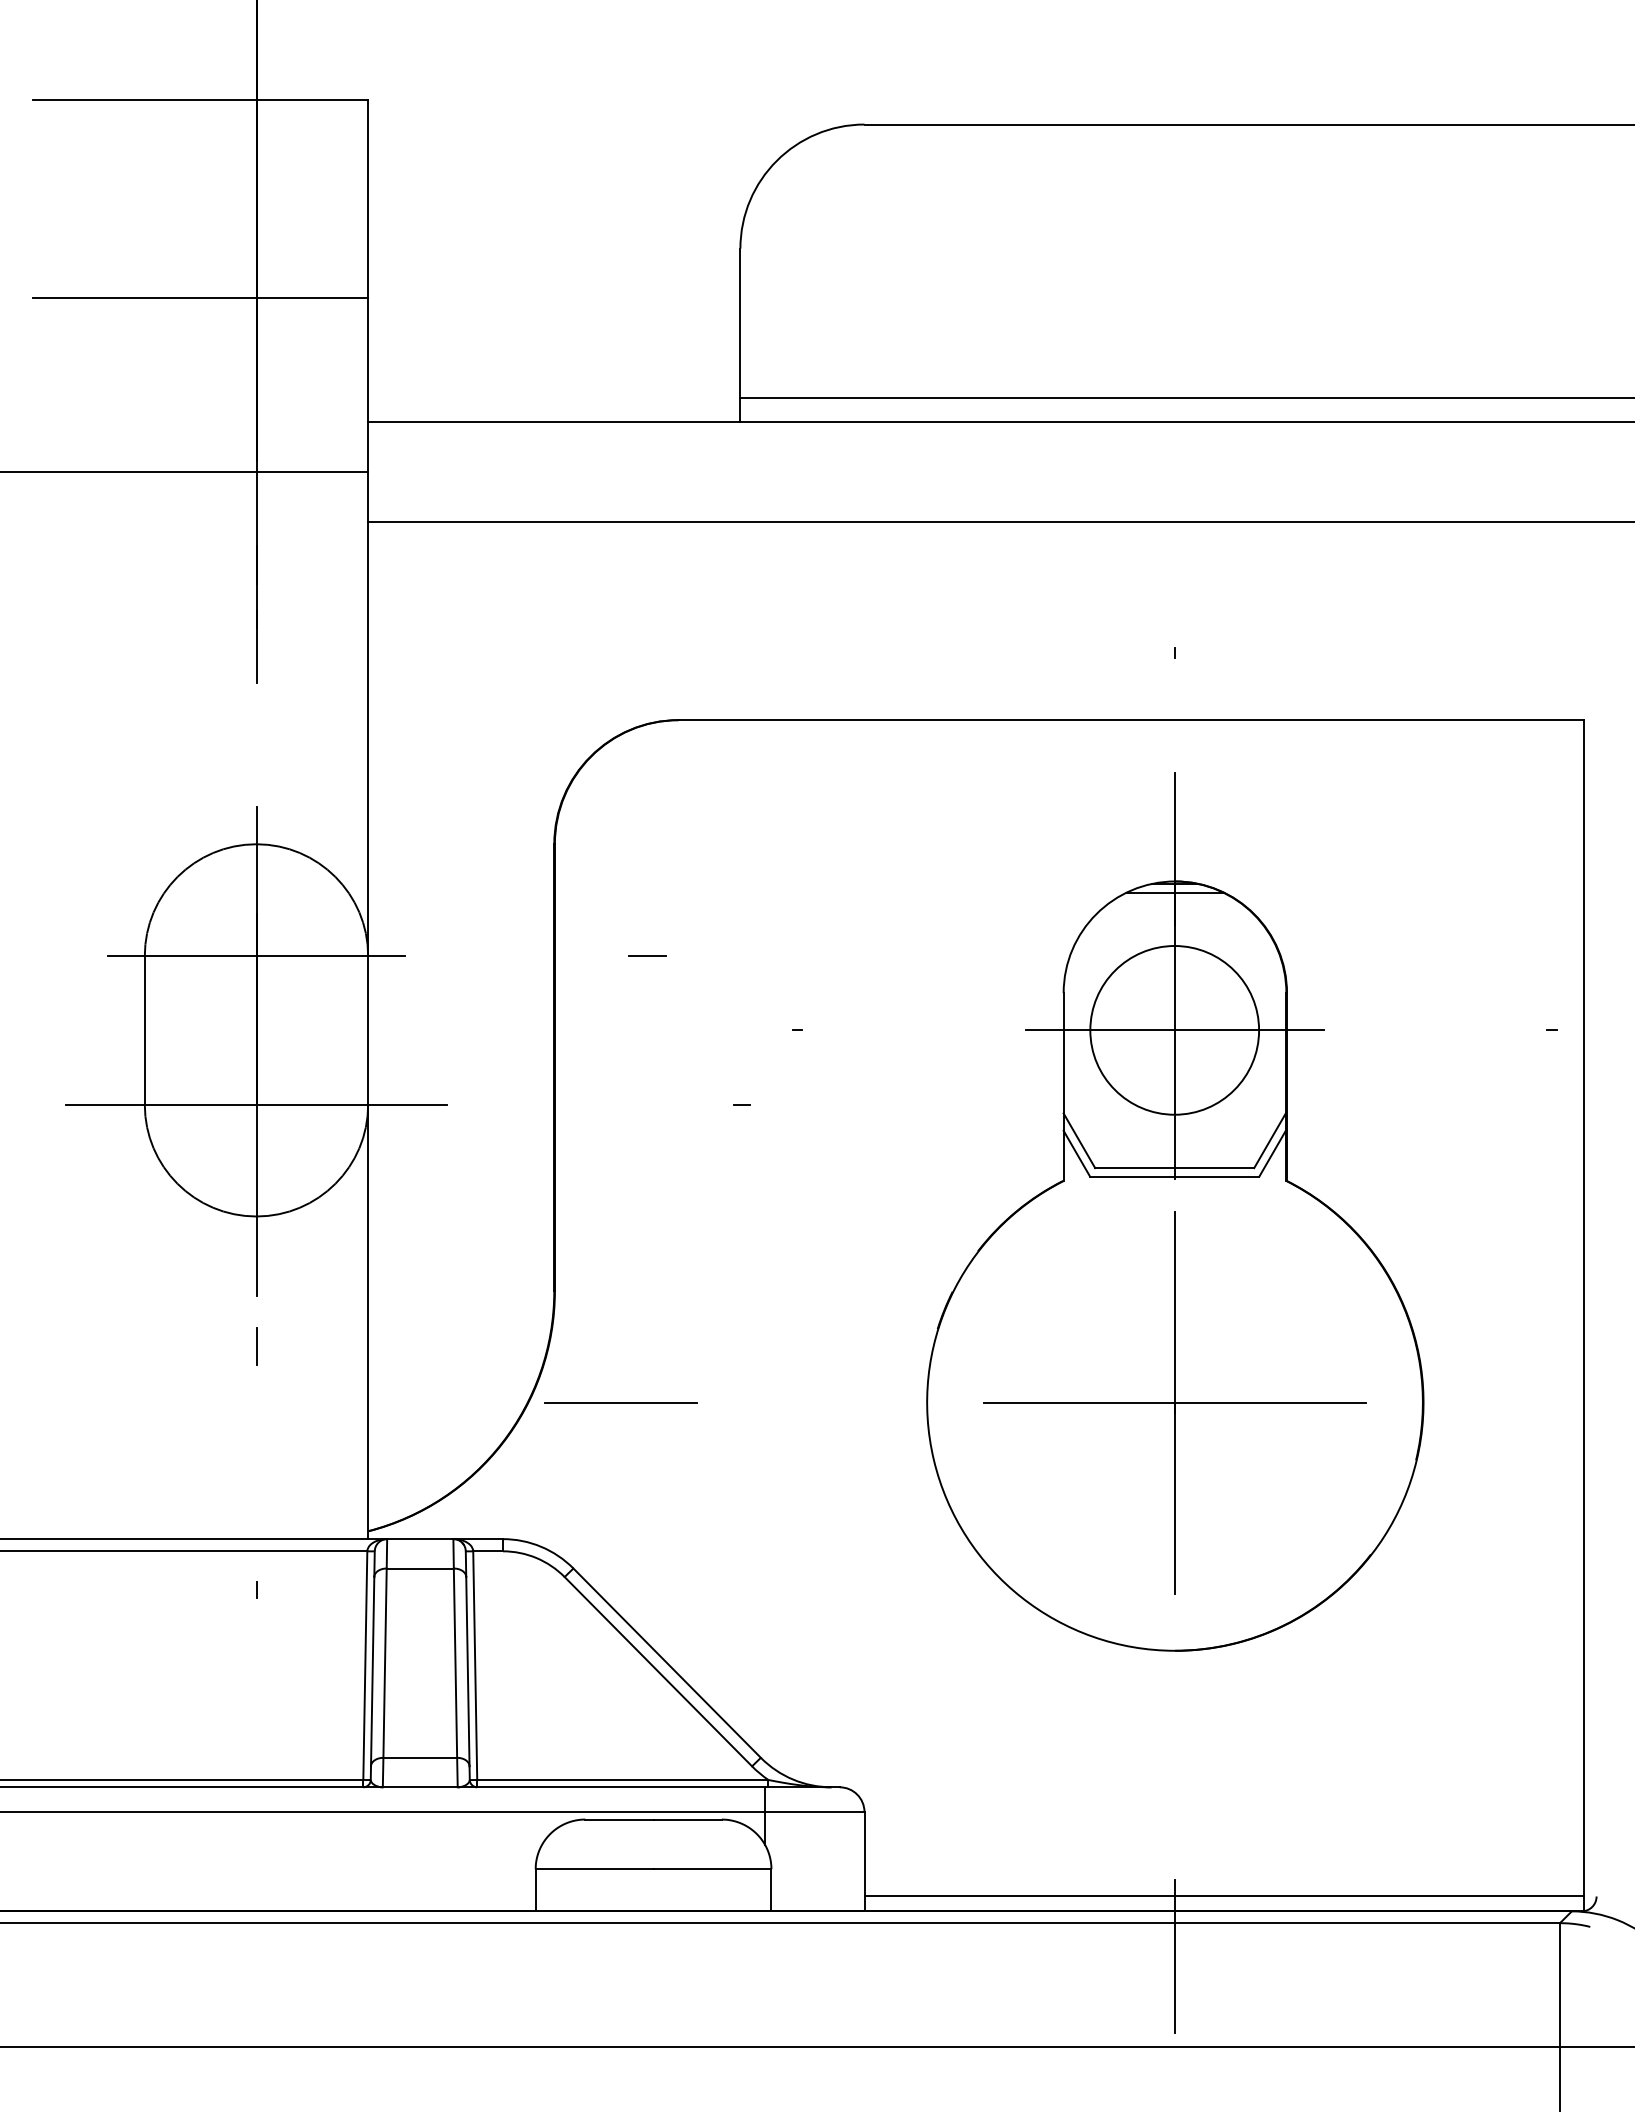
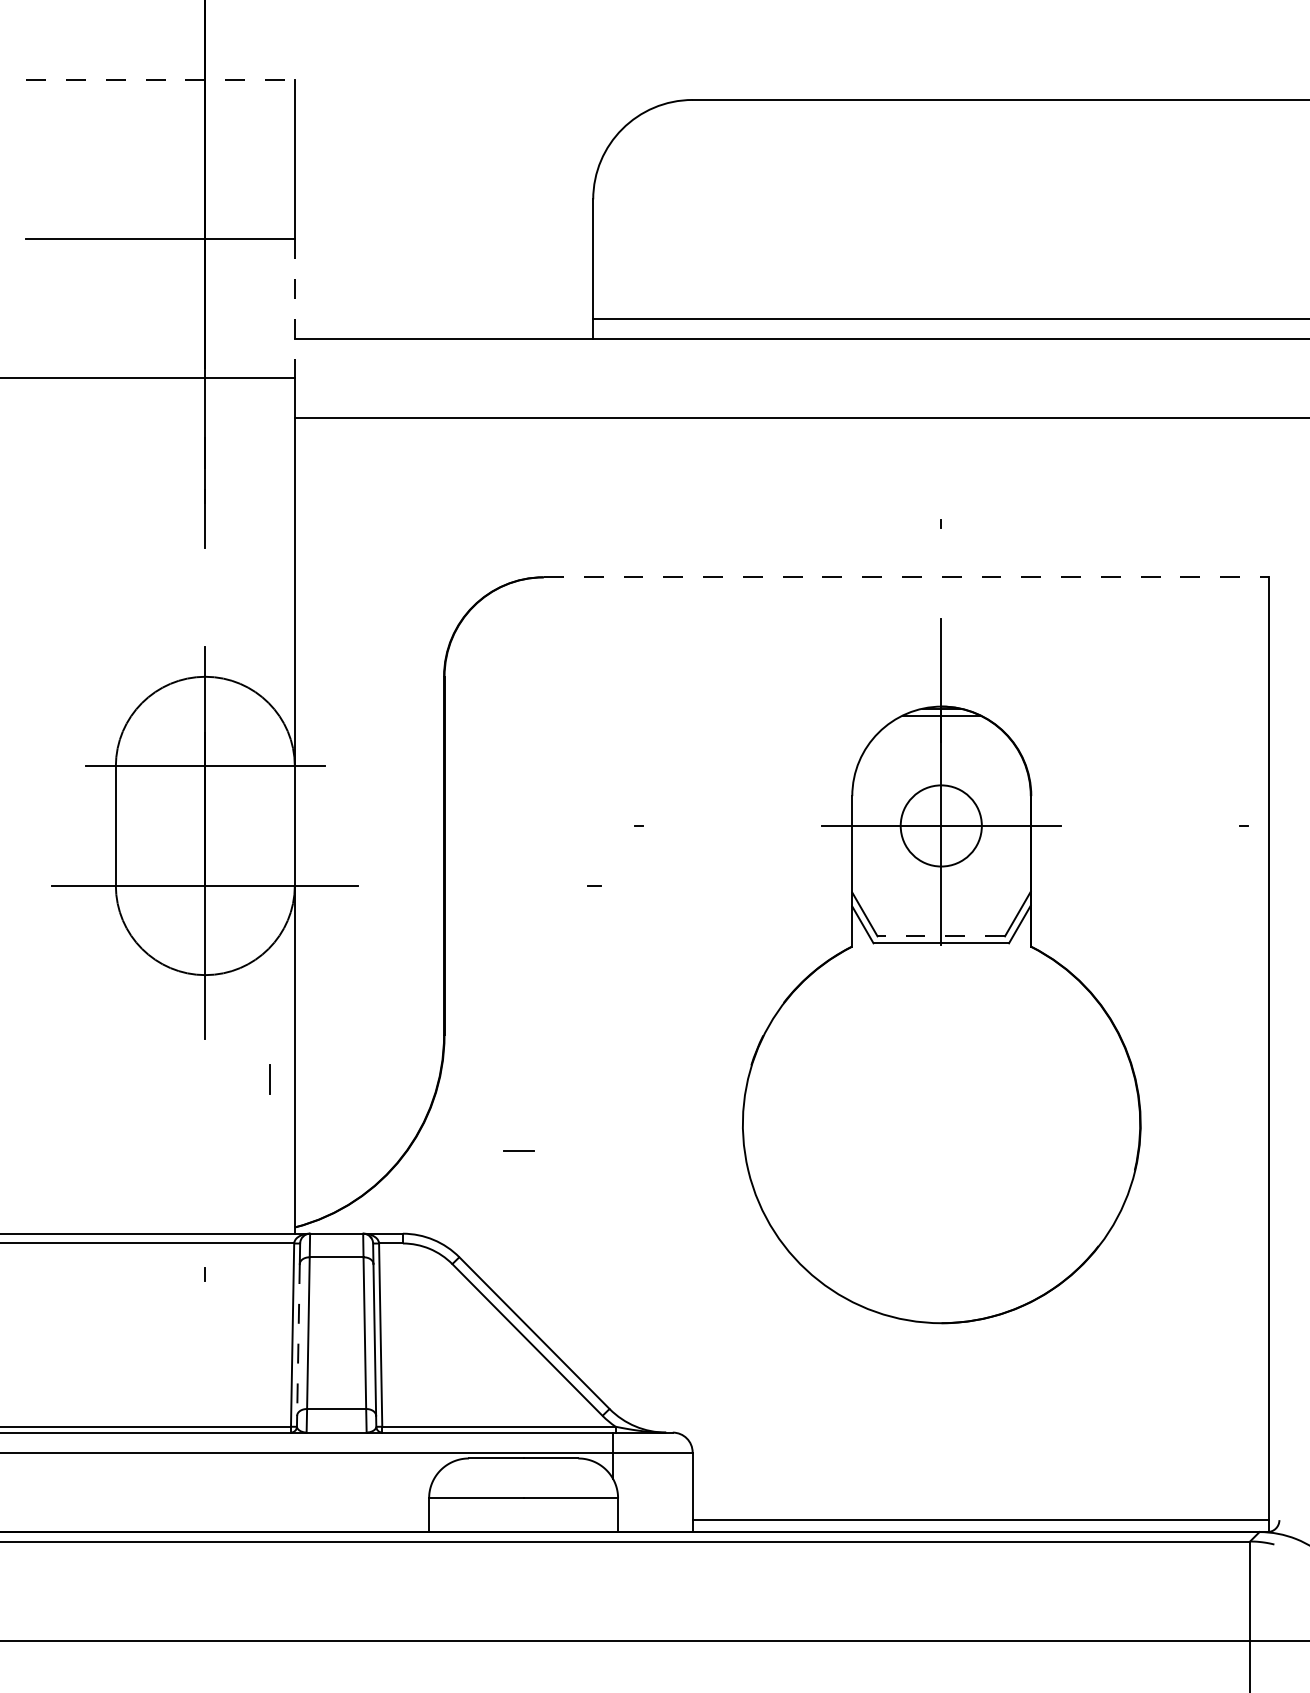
line: (201, 100) -> (161, 80), solid -> dashed
line: (367, 384) -> (294, 308), solid -> dashed
line: (1131, 720) -> (906, 577), solid -> dashed
line: (647, 954) -> (518, 1150), moved
circle: (1173, 1029) -> (940, 825), size x0.6
line: (1174, 1168) -> (941, 936), solid -> dashed
line: (255, 1346) -> (269, 1079), moved
line: (620, 1401) -> (497, 1123), removed
part: (1173, 1401) -> (940, 1123), removed
line: (372, 1671) -> (298, 1339), solid -> dashed
line: (1174, 1955) -> (941, 1567), removed

